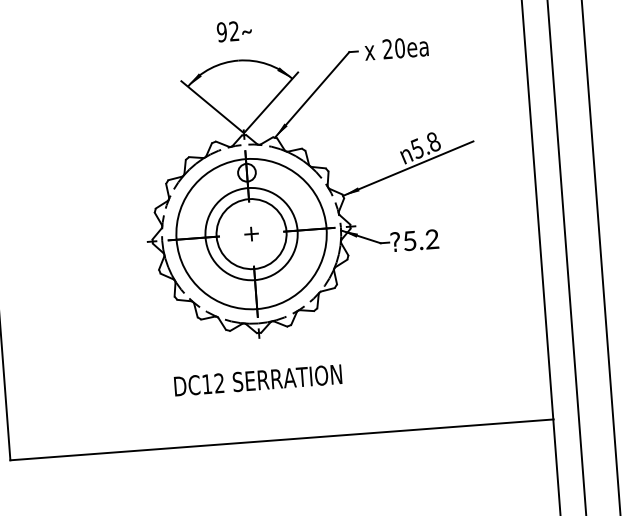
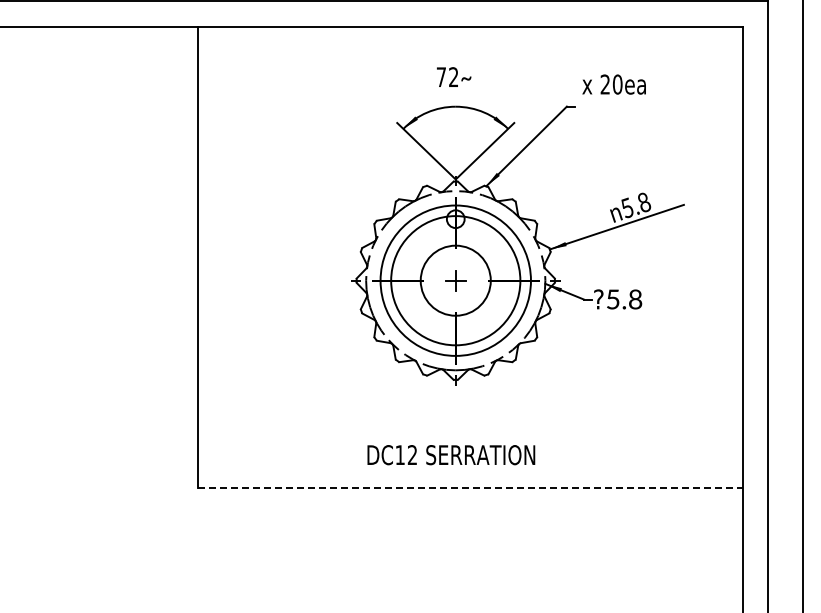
text: (222, 32) -> (441, 77), 92 -> 72
text: (395, 48) -> (613, 84), moved
circle: (251, 233) -> (455, 280), size x1.4
part: (251, 233) -> (455, 280), size x1.6
text: (432, 240) -> (635, 300), 5.2 -> 5.8
text: (258, 380) -> (451, 455), moved
line: (282, 440) -> (471, 488), solid -> dashed

